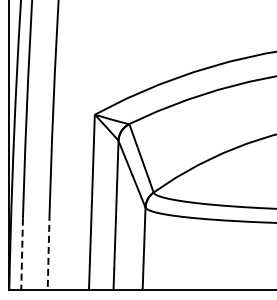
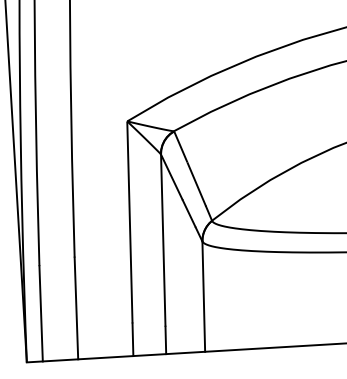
line: (48, 252) -> (76, 309), dashed -> solid
line: (22, 254) -> (41, 314), dashed -> solid

